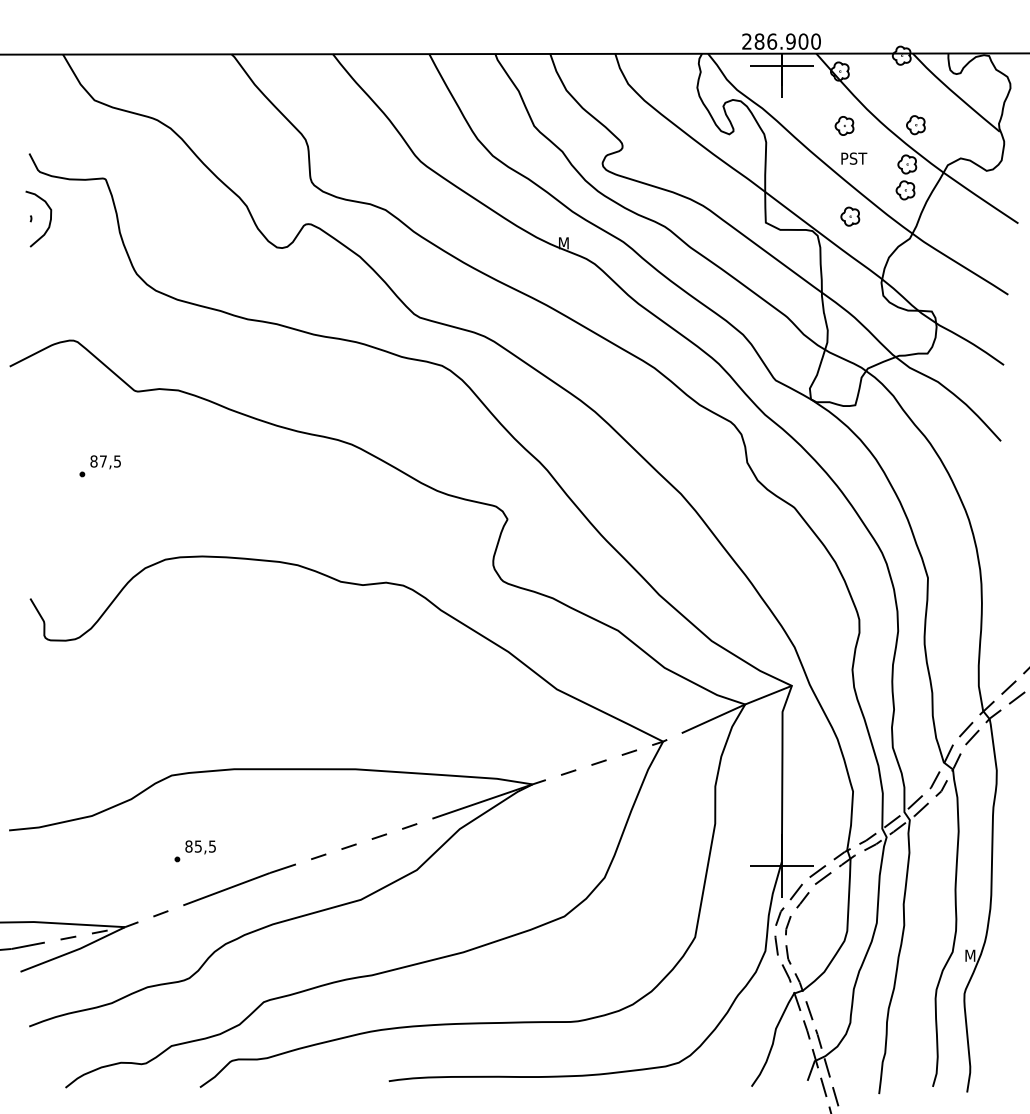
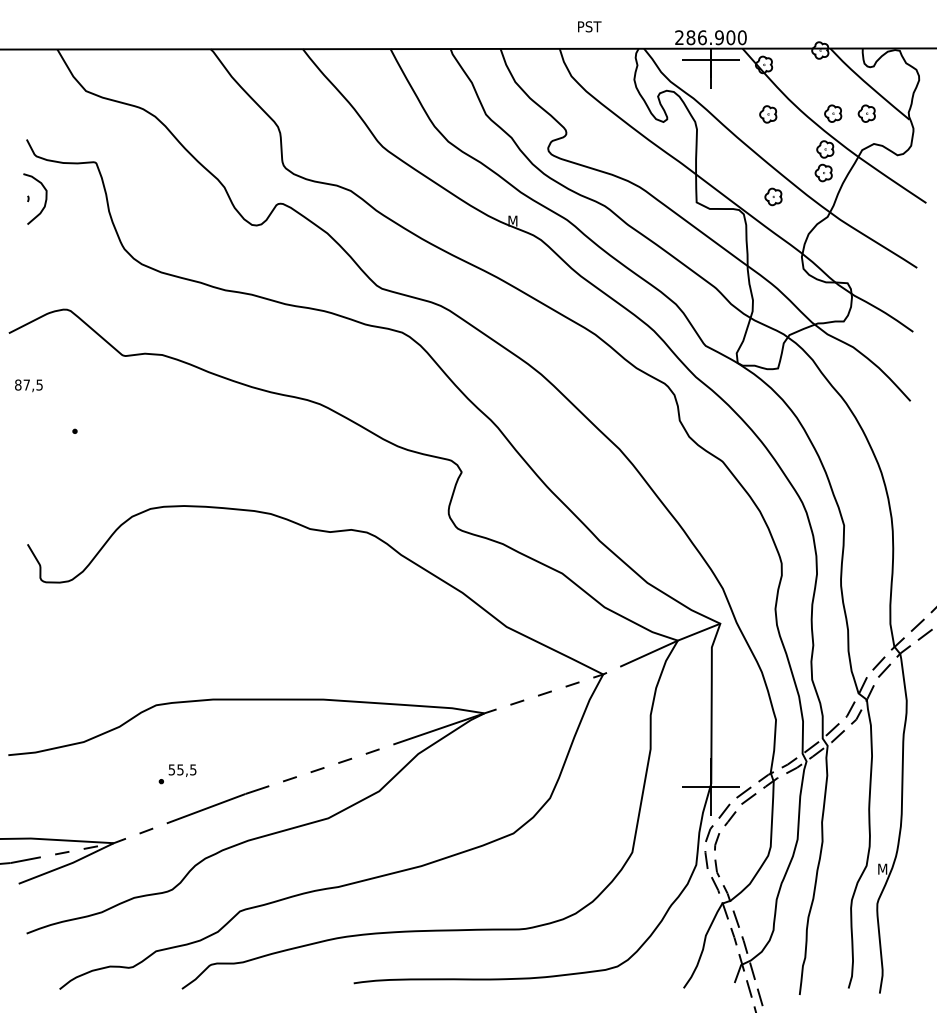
part: (952, 125) -> (866, 114), added
text: (854, 158) -> (589, 26), moved
text: (105, 462) -> (28, 385), moved
text: (188, 846) -> (171, 769), 85,5 -> 55,5

